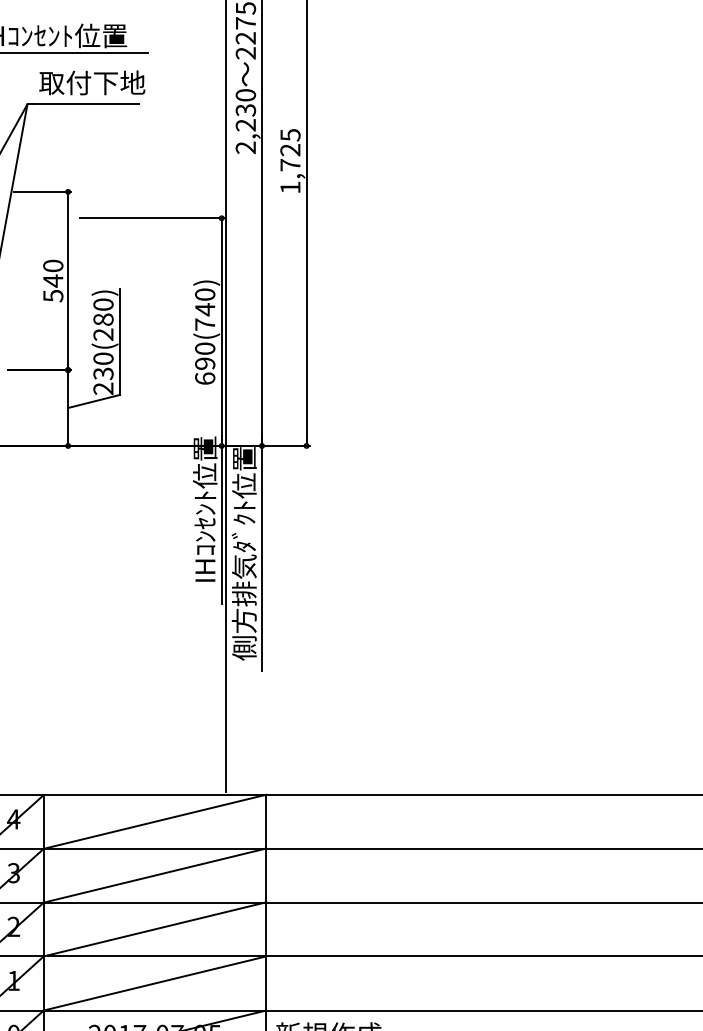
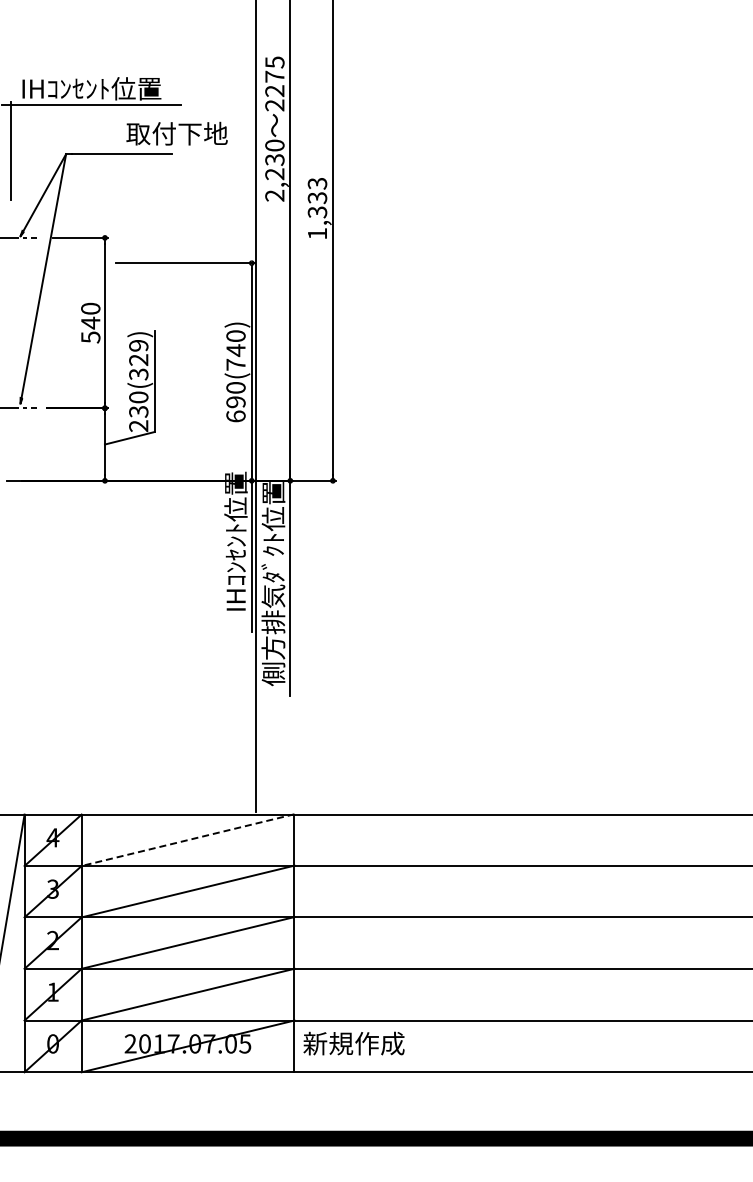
text: (91, 82) -> (176, 133), moved
text: (290, 149) -> (317, 197), 1,725 -> 1,333
text: (103, 319) -> (138, 359), 230(280) -> 230(329)
line: (155, 822) -> (188, 840), solid -> dashed

